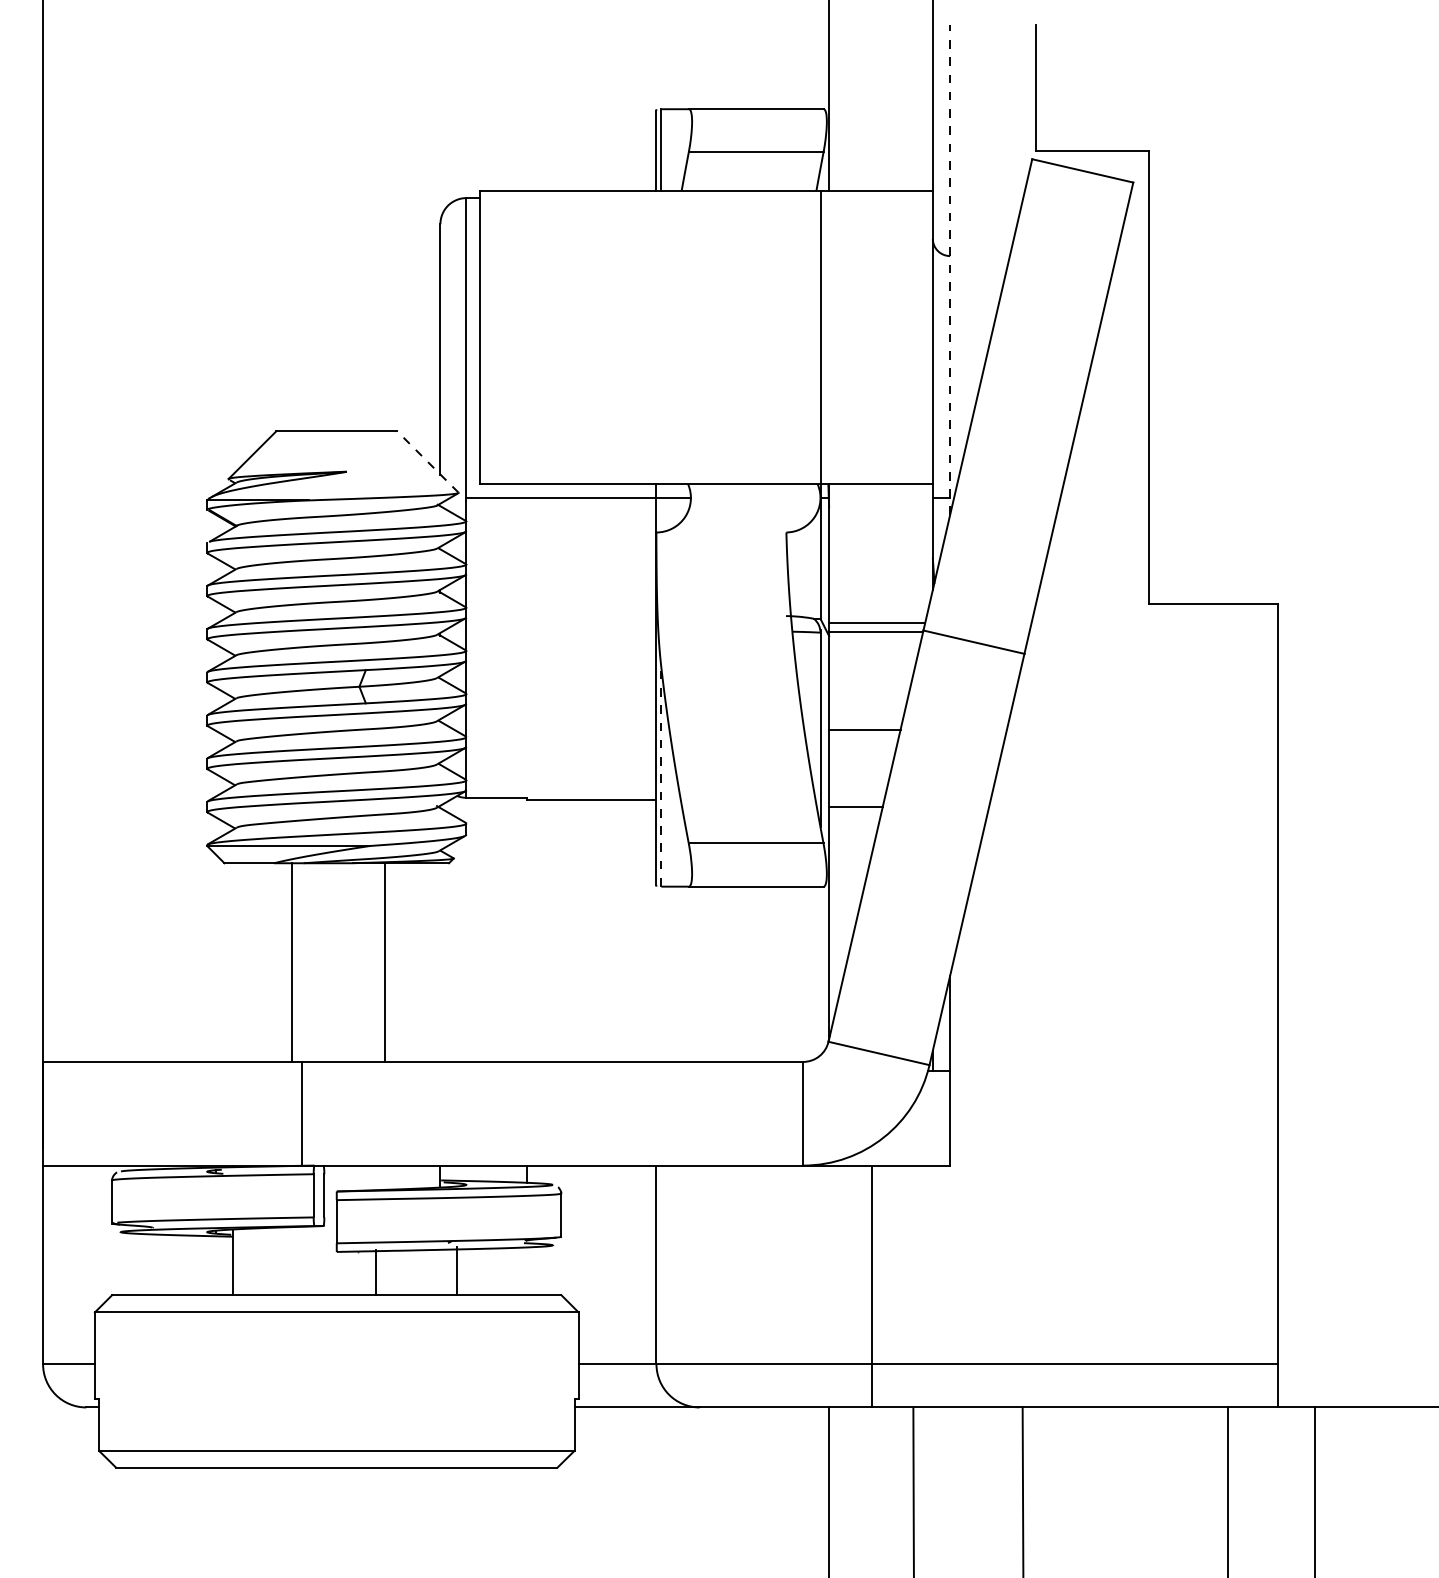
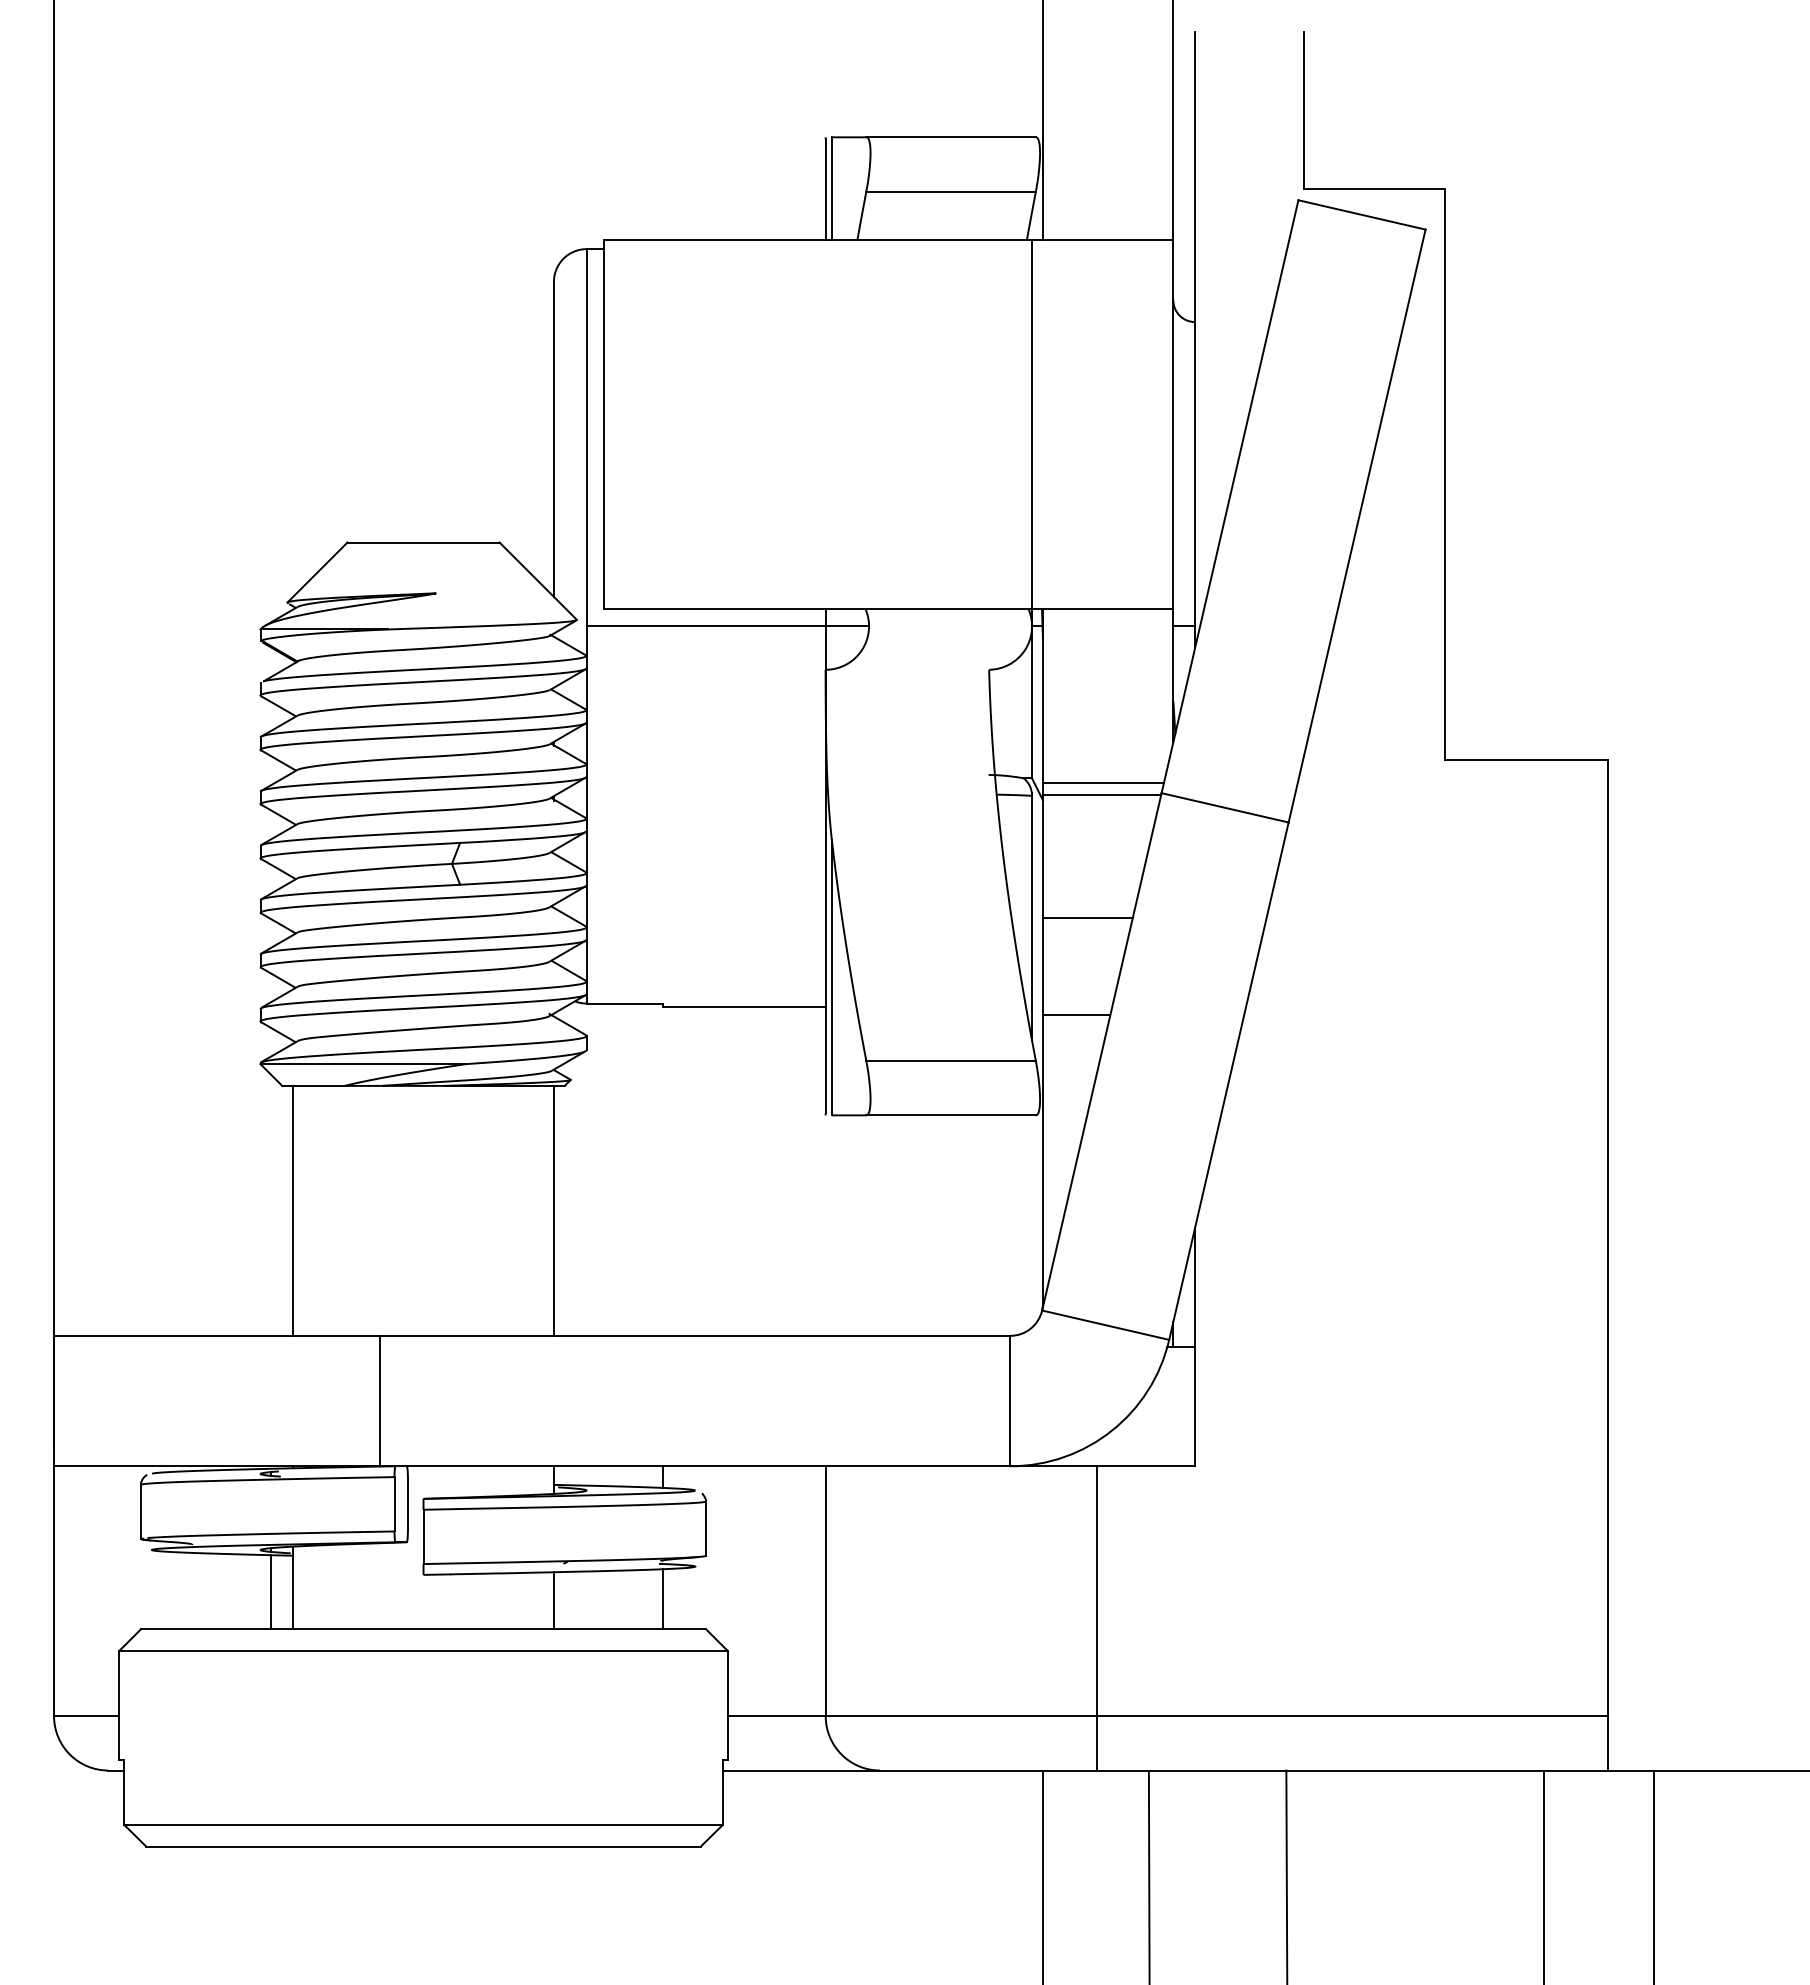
line: (950, 269) -> (1195, 339), dashed -> solid
line: (428, 462) -> (538, 581), dashed -> solid
line: (661, 777) -> (831, 977), dashed -> solid
line: (292, 962) -> (293, 1210), moved
line: (384, 962) -> (553, 1210), moved
line: (215, 1265) -> (271, 1592), added
line: (456, 1271) -> (662, 1599), moved
line: (375, 1272) -> (553, 1600), moved

